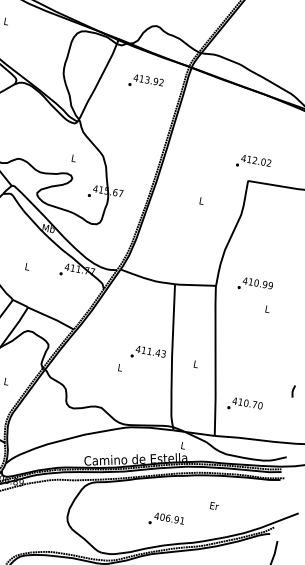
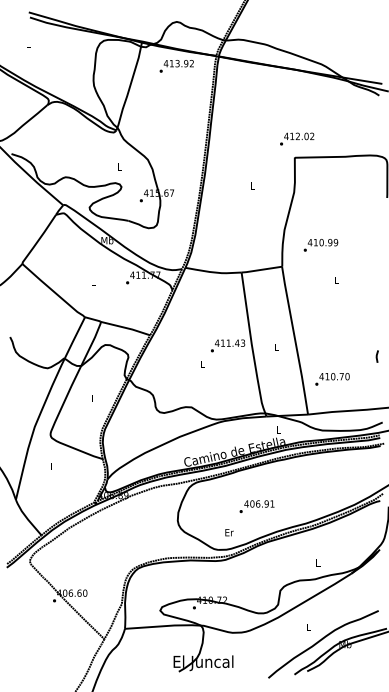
text: (145, 82) -> (176, 66), moved
text: (254, 285) -> (320, 245), moved
text: (214, 505) -> (229, 532), moved
text: (166, 520) -> (256, 506), moved

